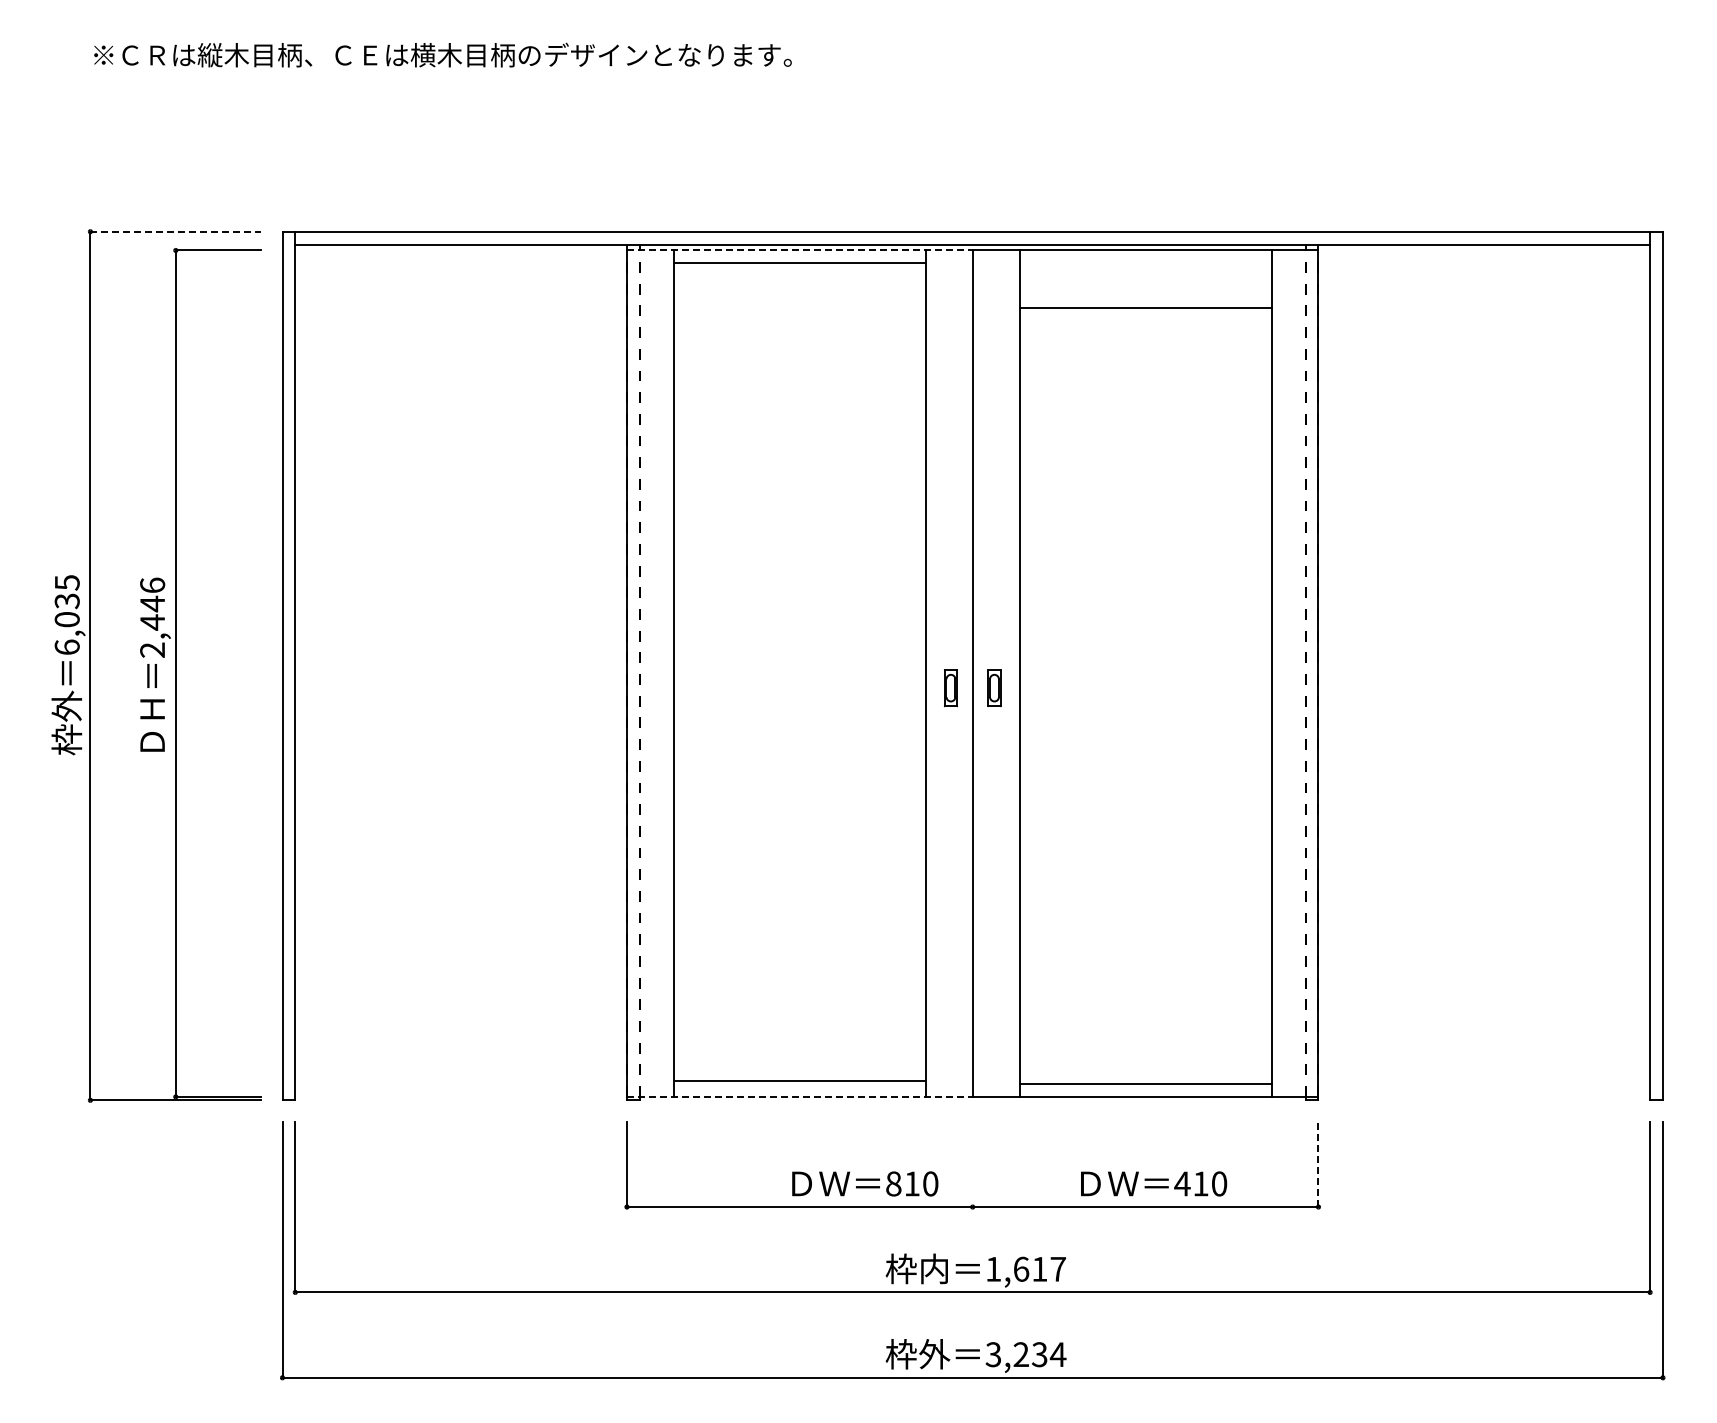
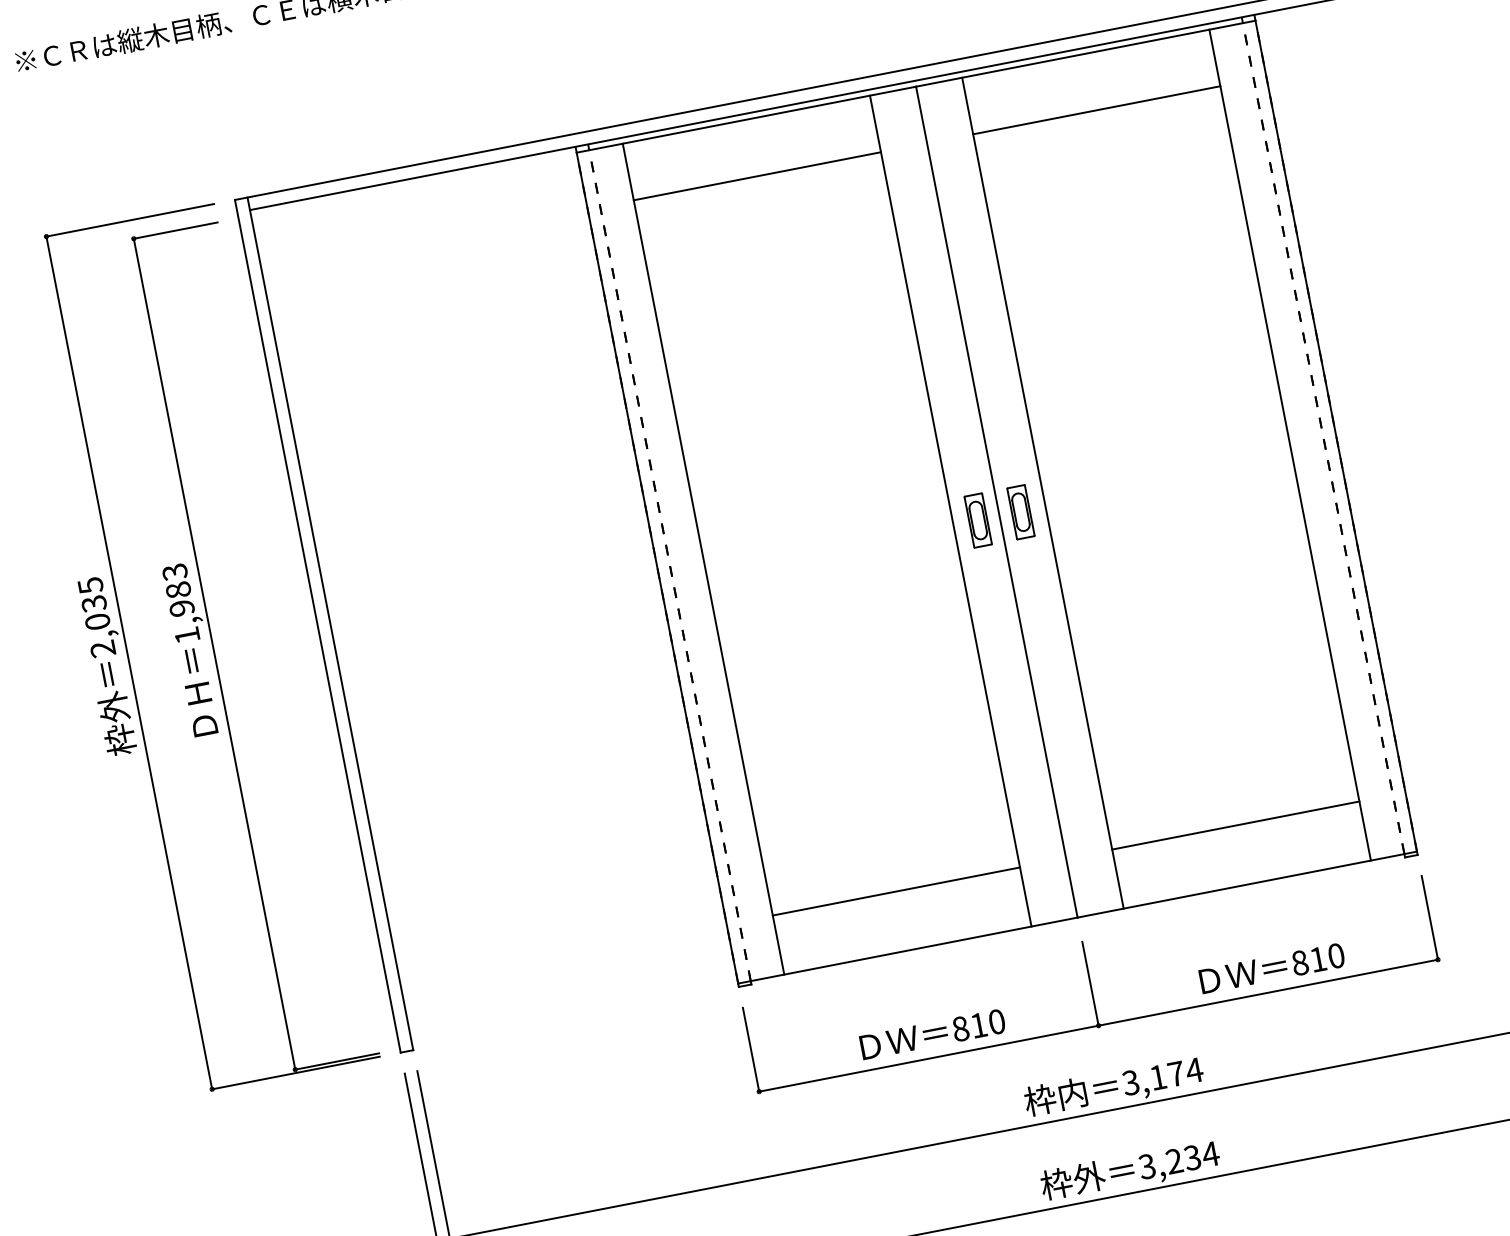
line: (176, 231) -> (130, 220), dashed -> solid
line: (799, 250) -> (746, 119), dashed -> solid
line: (799, 263) -> (757, 176), moved
text: (152, 617) -> (180, 603), 2,446 -> 1,983
text: (66, 647) -> (102, 649), 6,035 -> 2,035
part: (950, 687) -> (977, 519), size x1.43
part: (994, 687) -> (1020, 511), size x1.43
line: (799, 1080) -> (896, 891), moved
line: (1145, 1083) -> (1235, 825), moved
line: (799, 1096) -> (907, 950), dashed -> solid
line: (972, 1164) -> (1090, 983), added
line: (1318, 1164) -> (1429, 917), dashed -> solid
text: (865, 1183) -> (932, 1033), moved
text: (1182, 1183) -> (1300, 962), 410 -> 810
text: (1025, 1268) -> (1162, 1075), 1,617 -> 3,174

